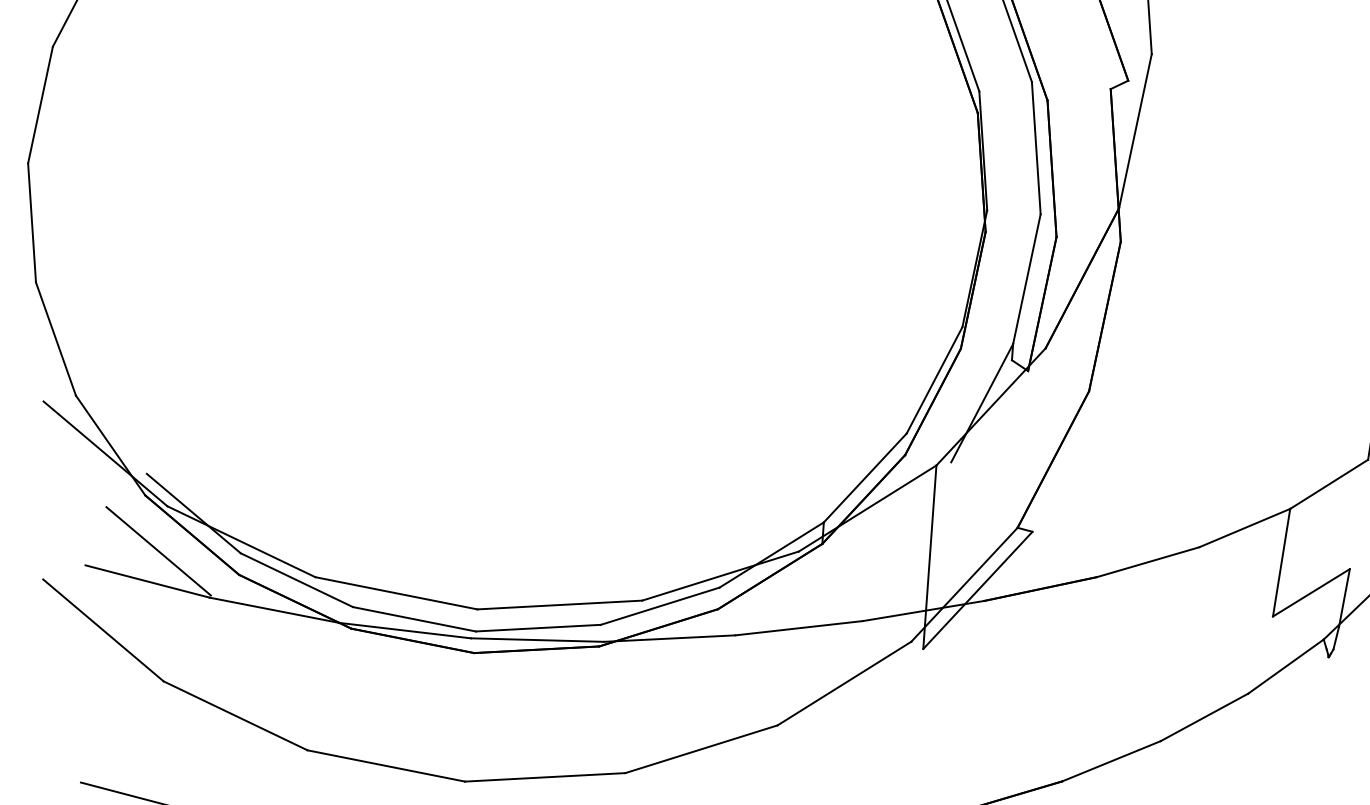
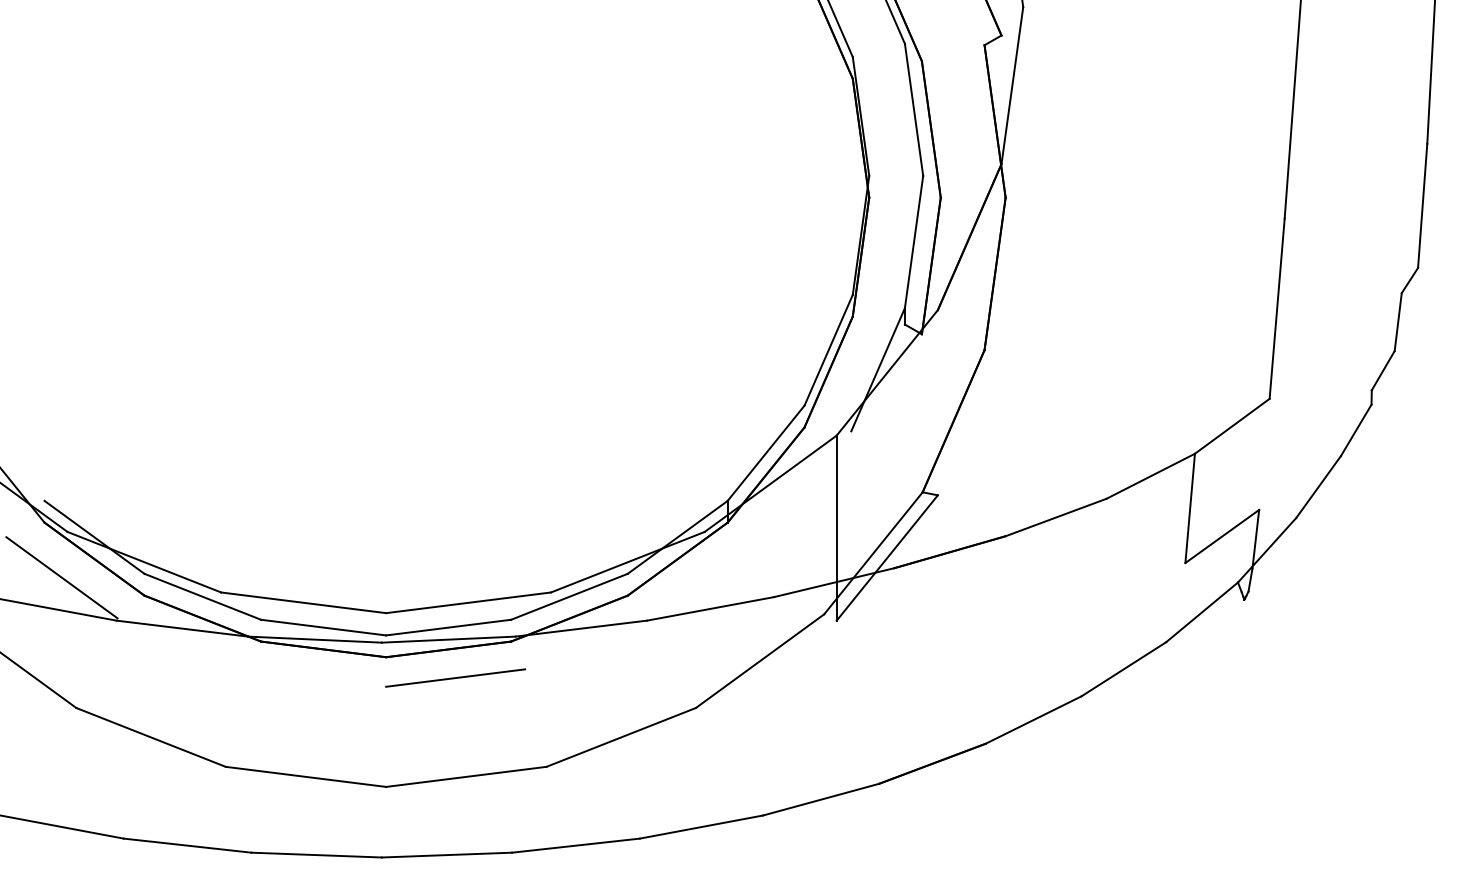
line: (541, 678) -> (455, 677), added

